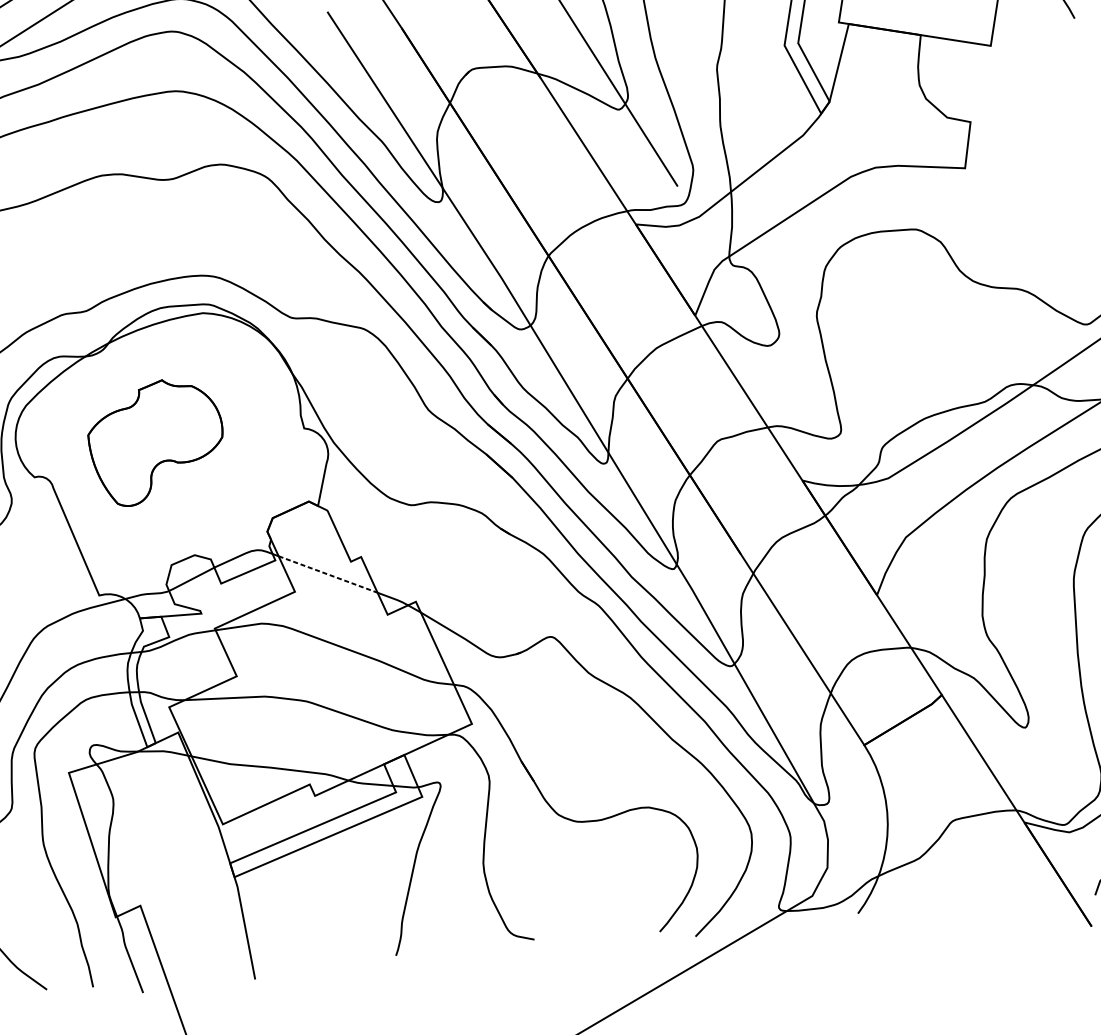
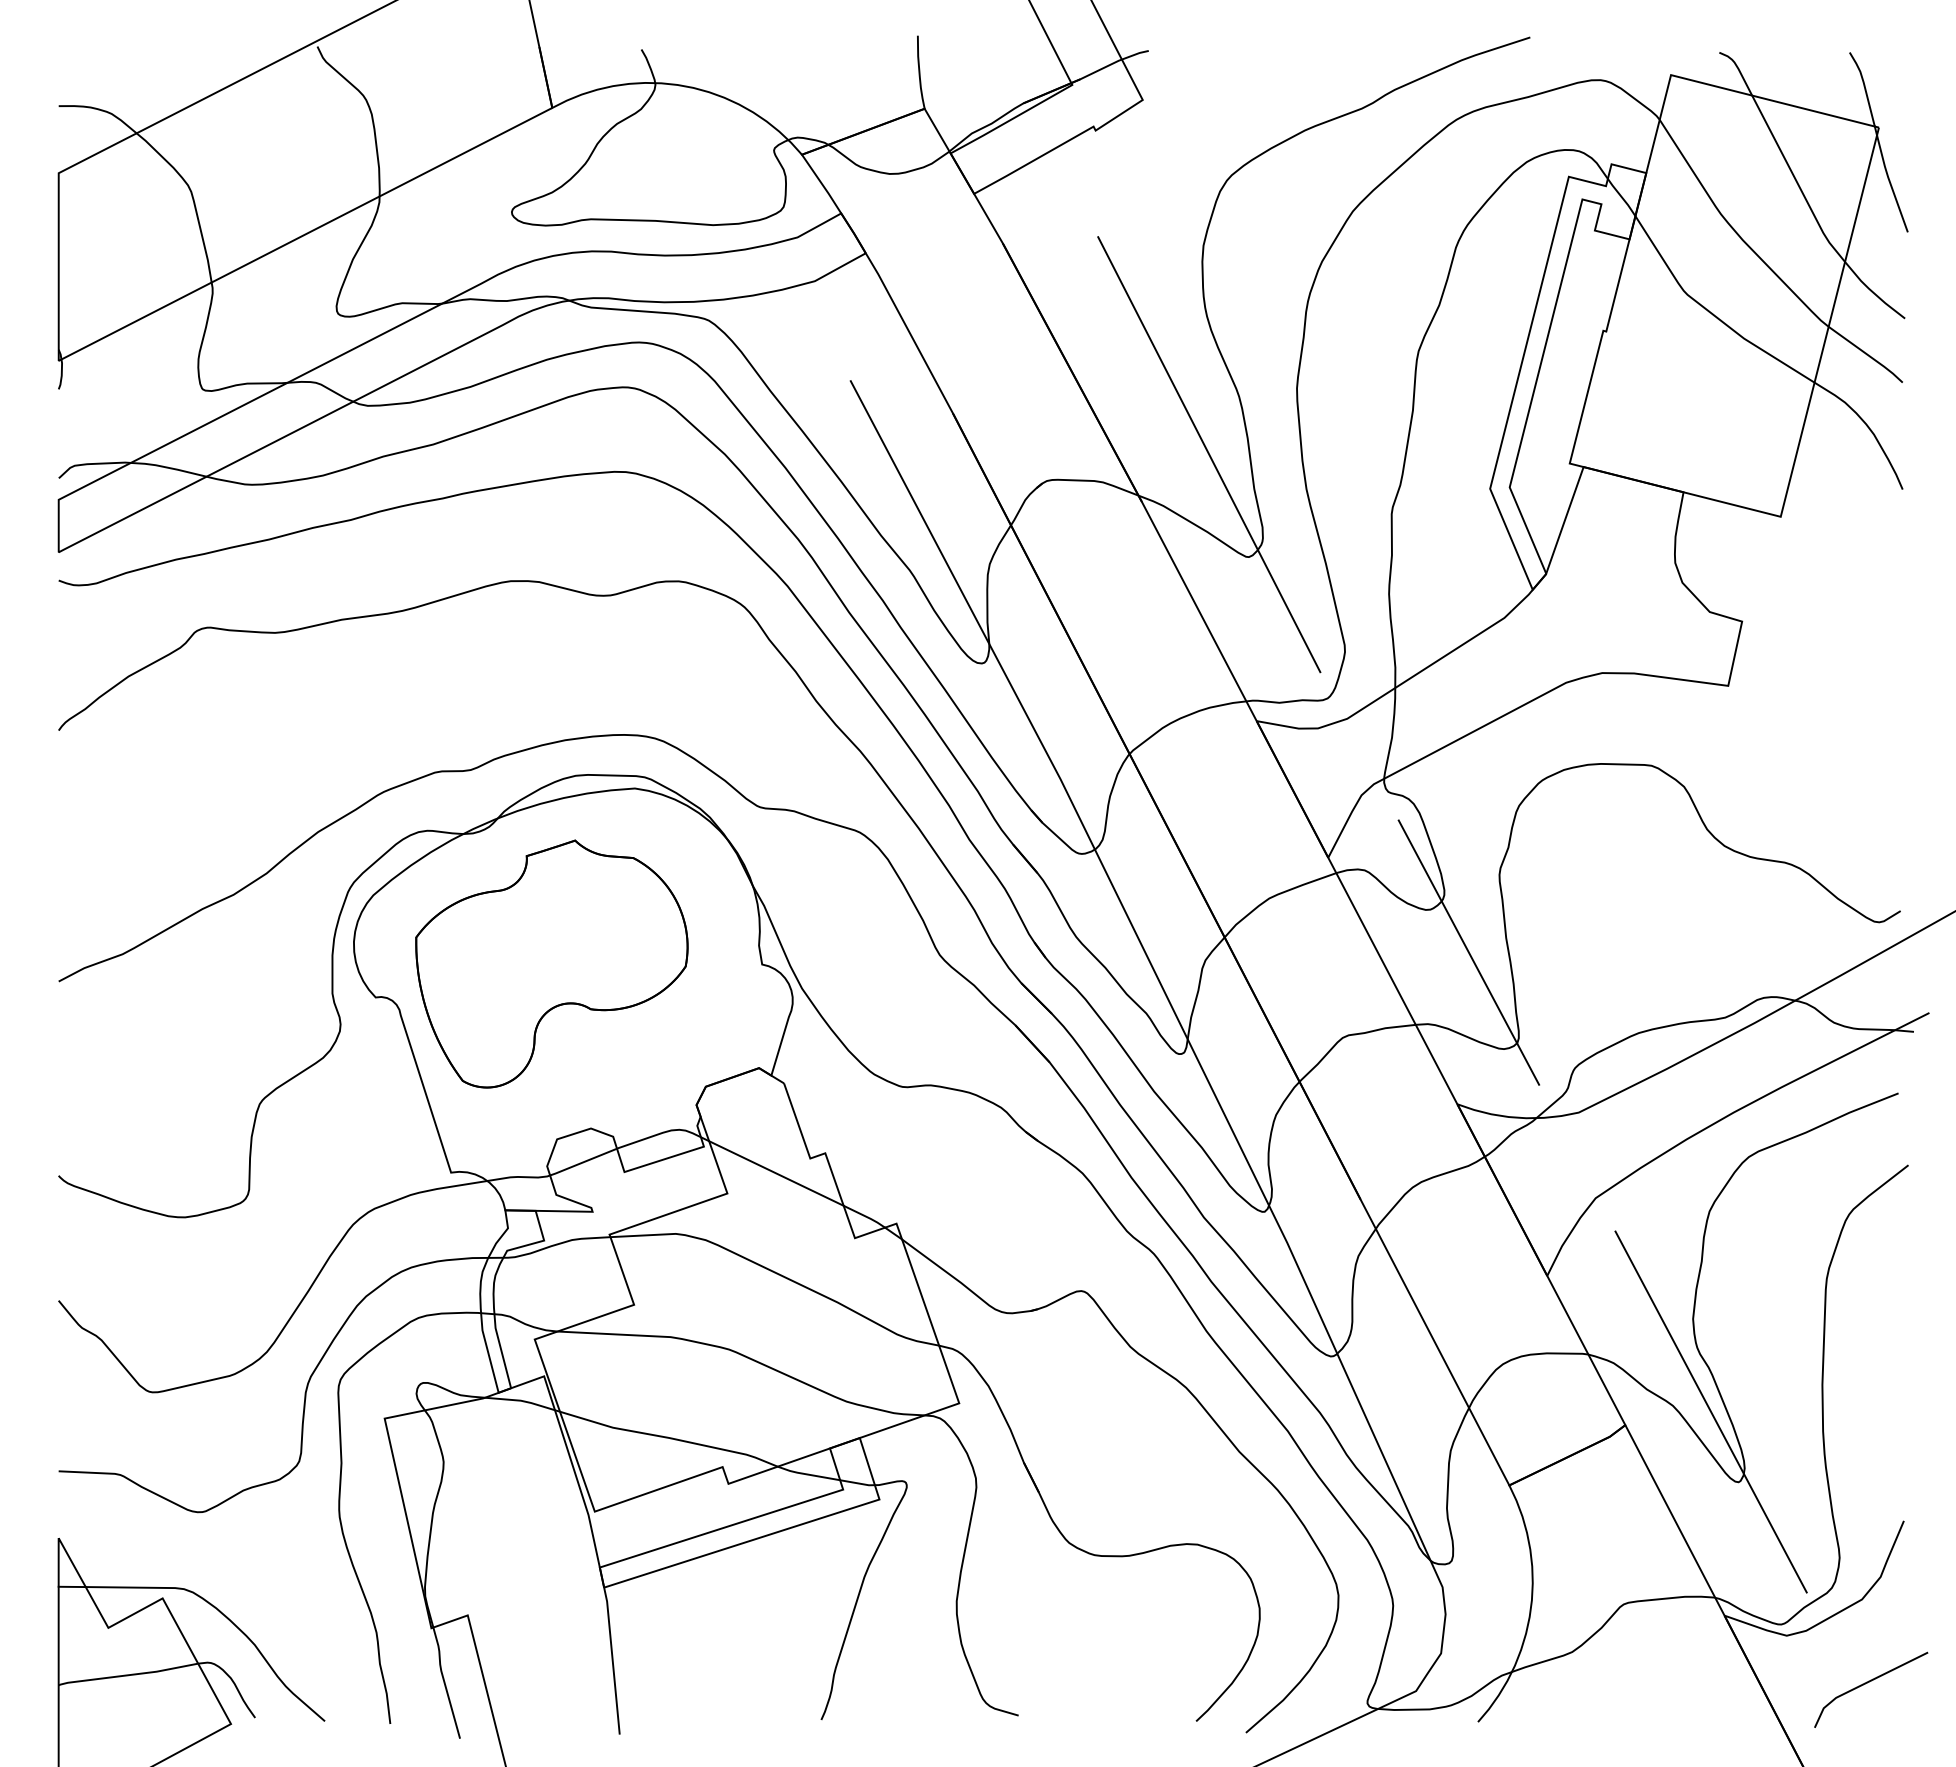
line: (800, 373) -> (1468, 952), added
part: (155, 441) -> (551, 963), size x1.43
line: (328, 574) -> (776, 1173), dashed -> solid
line: (1000, 679) -> (1710, 1411), added

